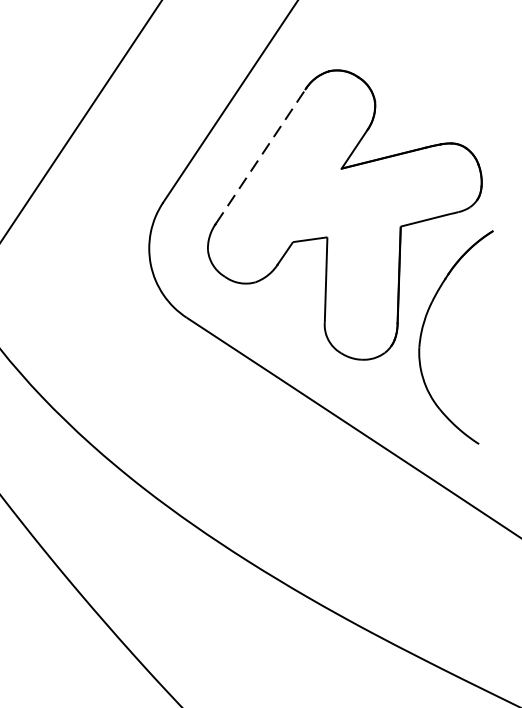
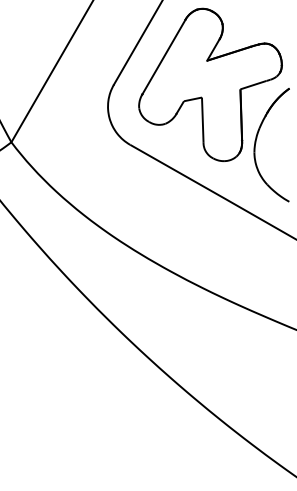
line: (261, 155) -> (164, 56), dashed -> solid

